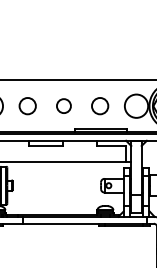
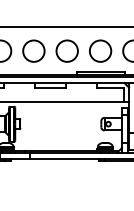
circle: (27, 105) -> (33, 50), size x1.43
circle: (63, 105) -> (66, 50), size x1.67
circle: (99, 105) -> (99, 50), size x1.43

